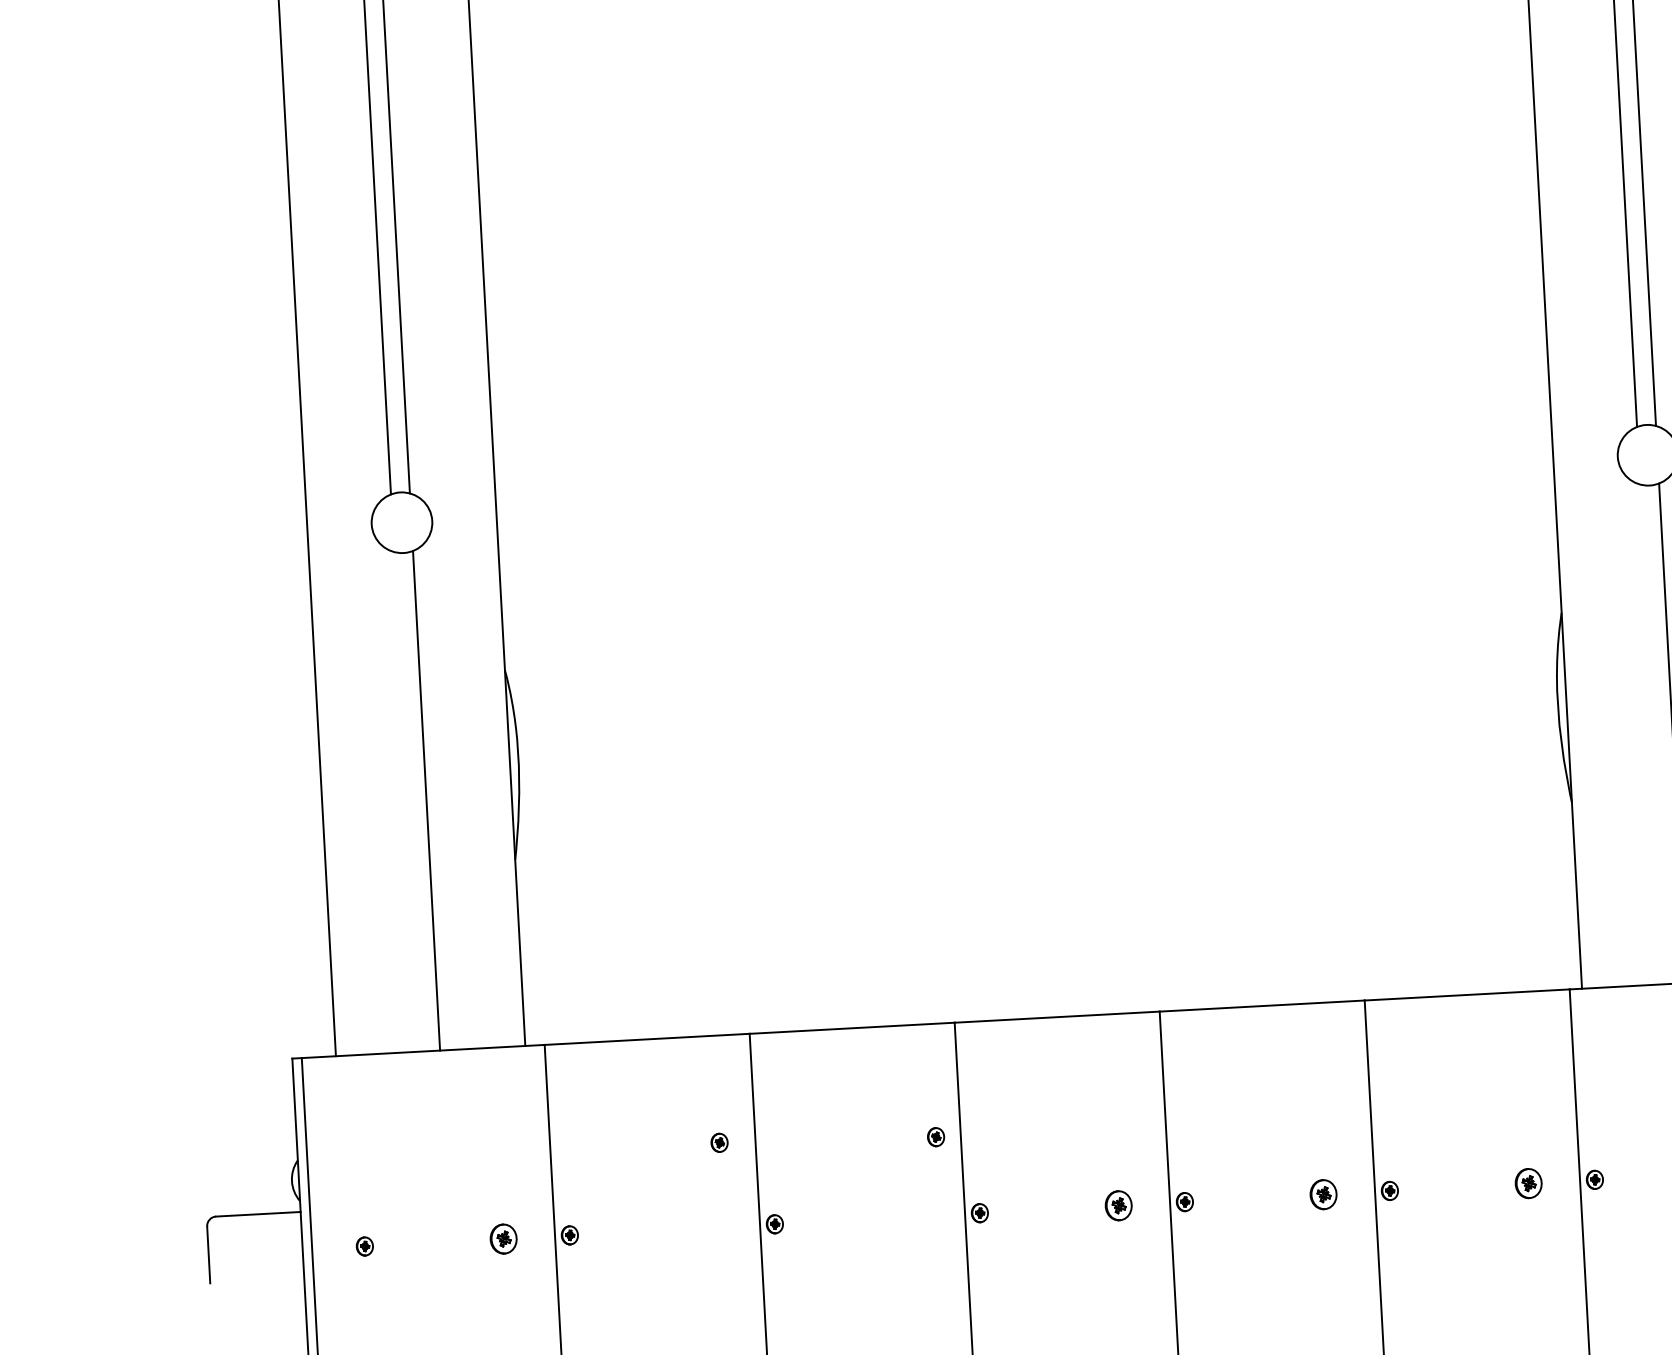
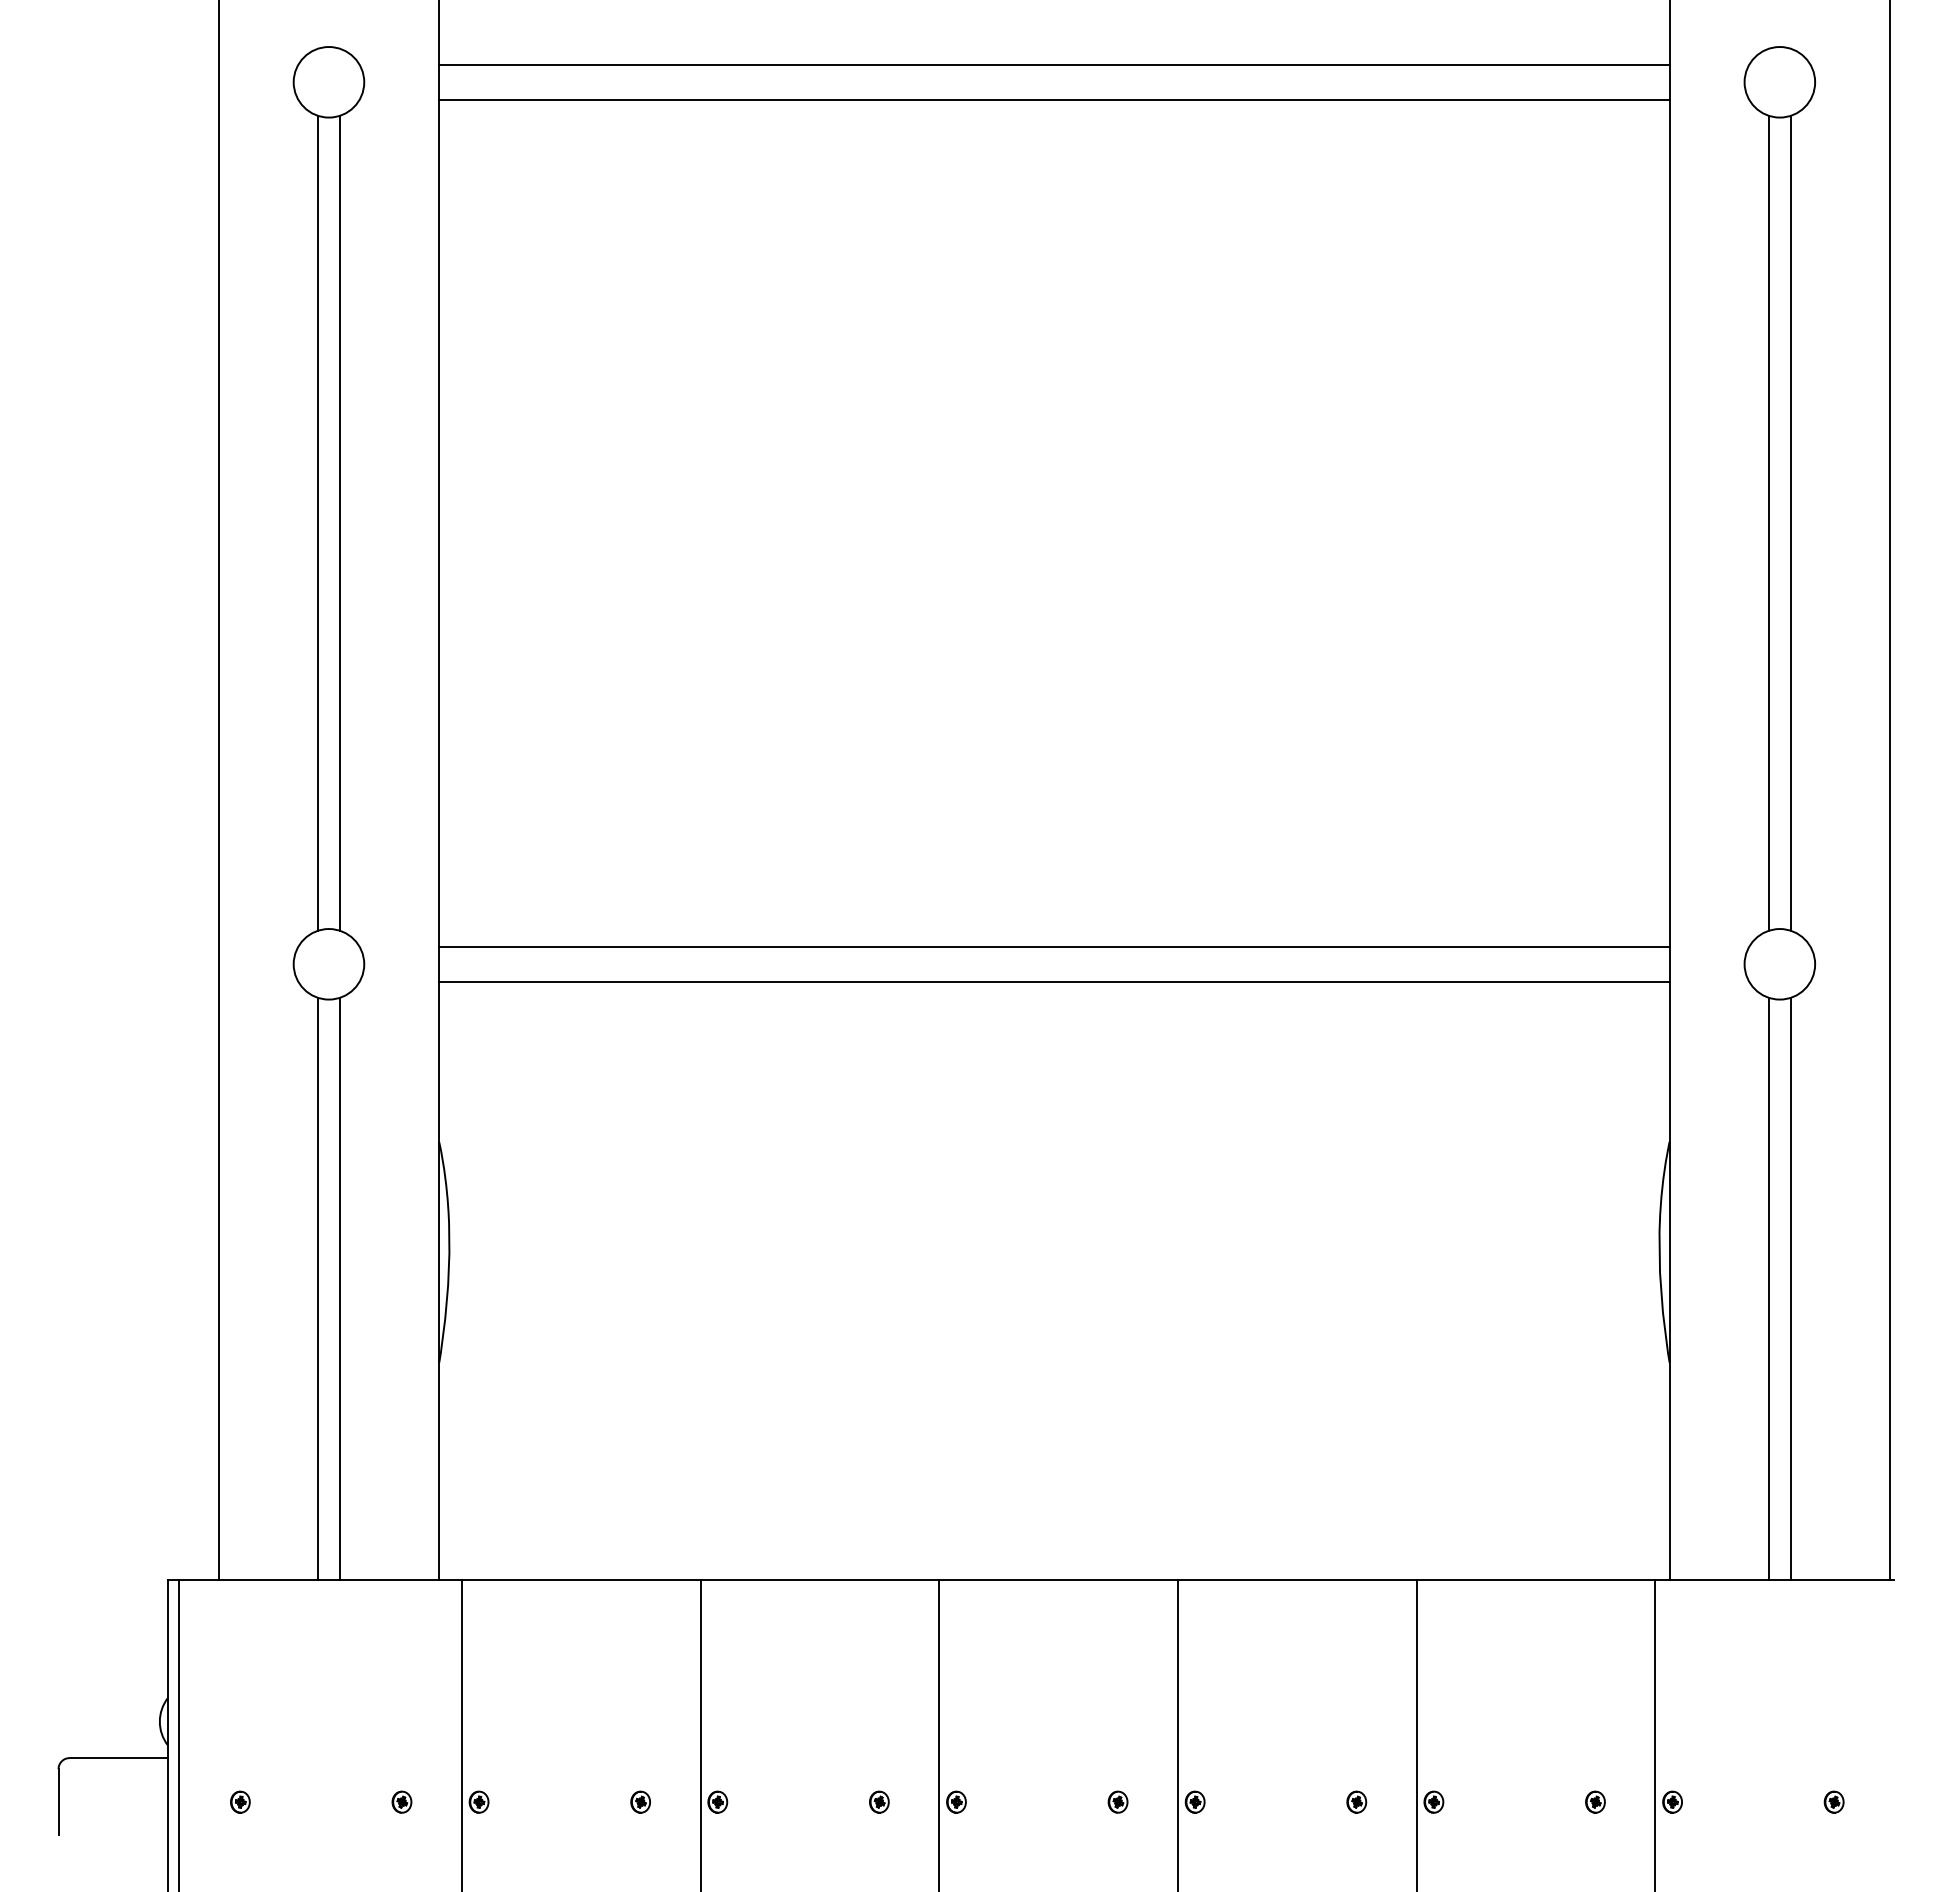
line: (1024, 473) -> (1054, 946), added
line: (1025, 503) -> (1054, 981), added
line: (1653, 734) -> (1768, 1288), added
line: (407, 801) -> (317, 1288), added
part: (936, 1136) -> (879, 1801), moved
part: (719, 1142) -> (640, 1801), moved
part: (1528, 1182) -> (1595, 1801), size x0.62
part: (1323, 1193) -> (1356, 1801), size x0.62
part: (1118, 1205) -> (1117, 1801), size x0.62
part: (503, 1238) -> (401, 1801), size x0.62

